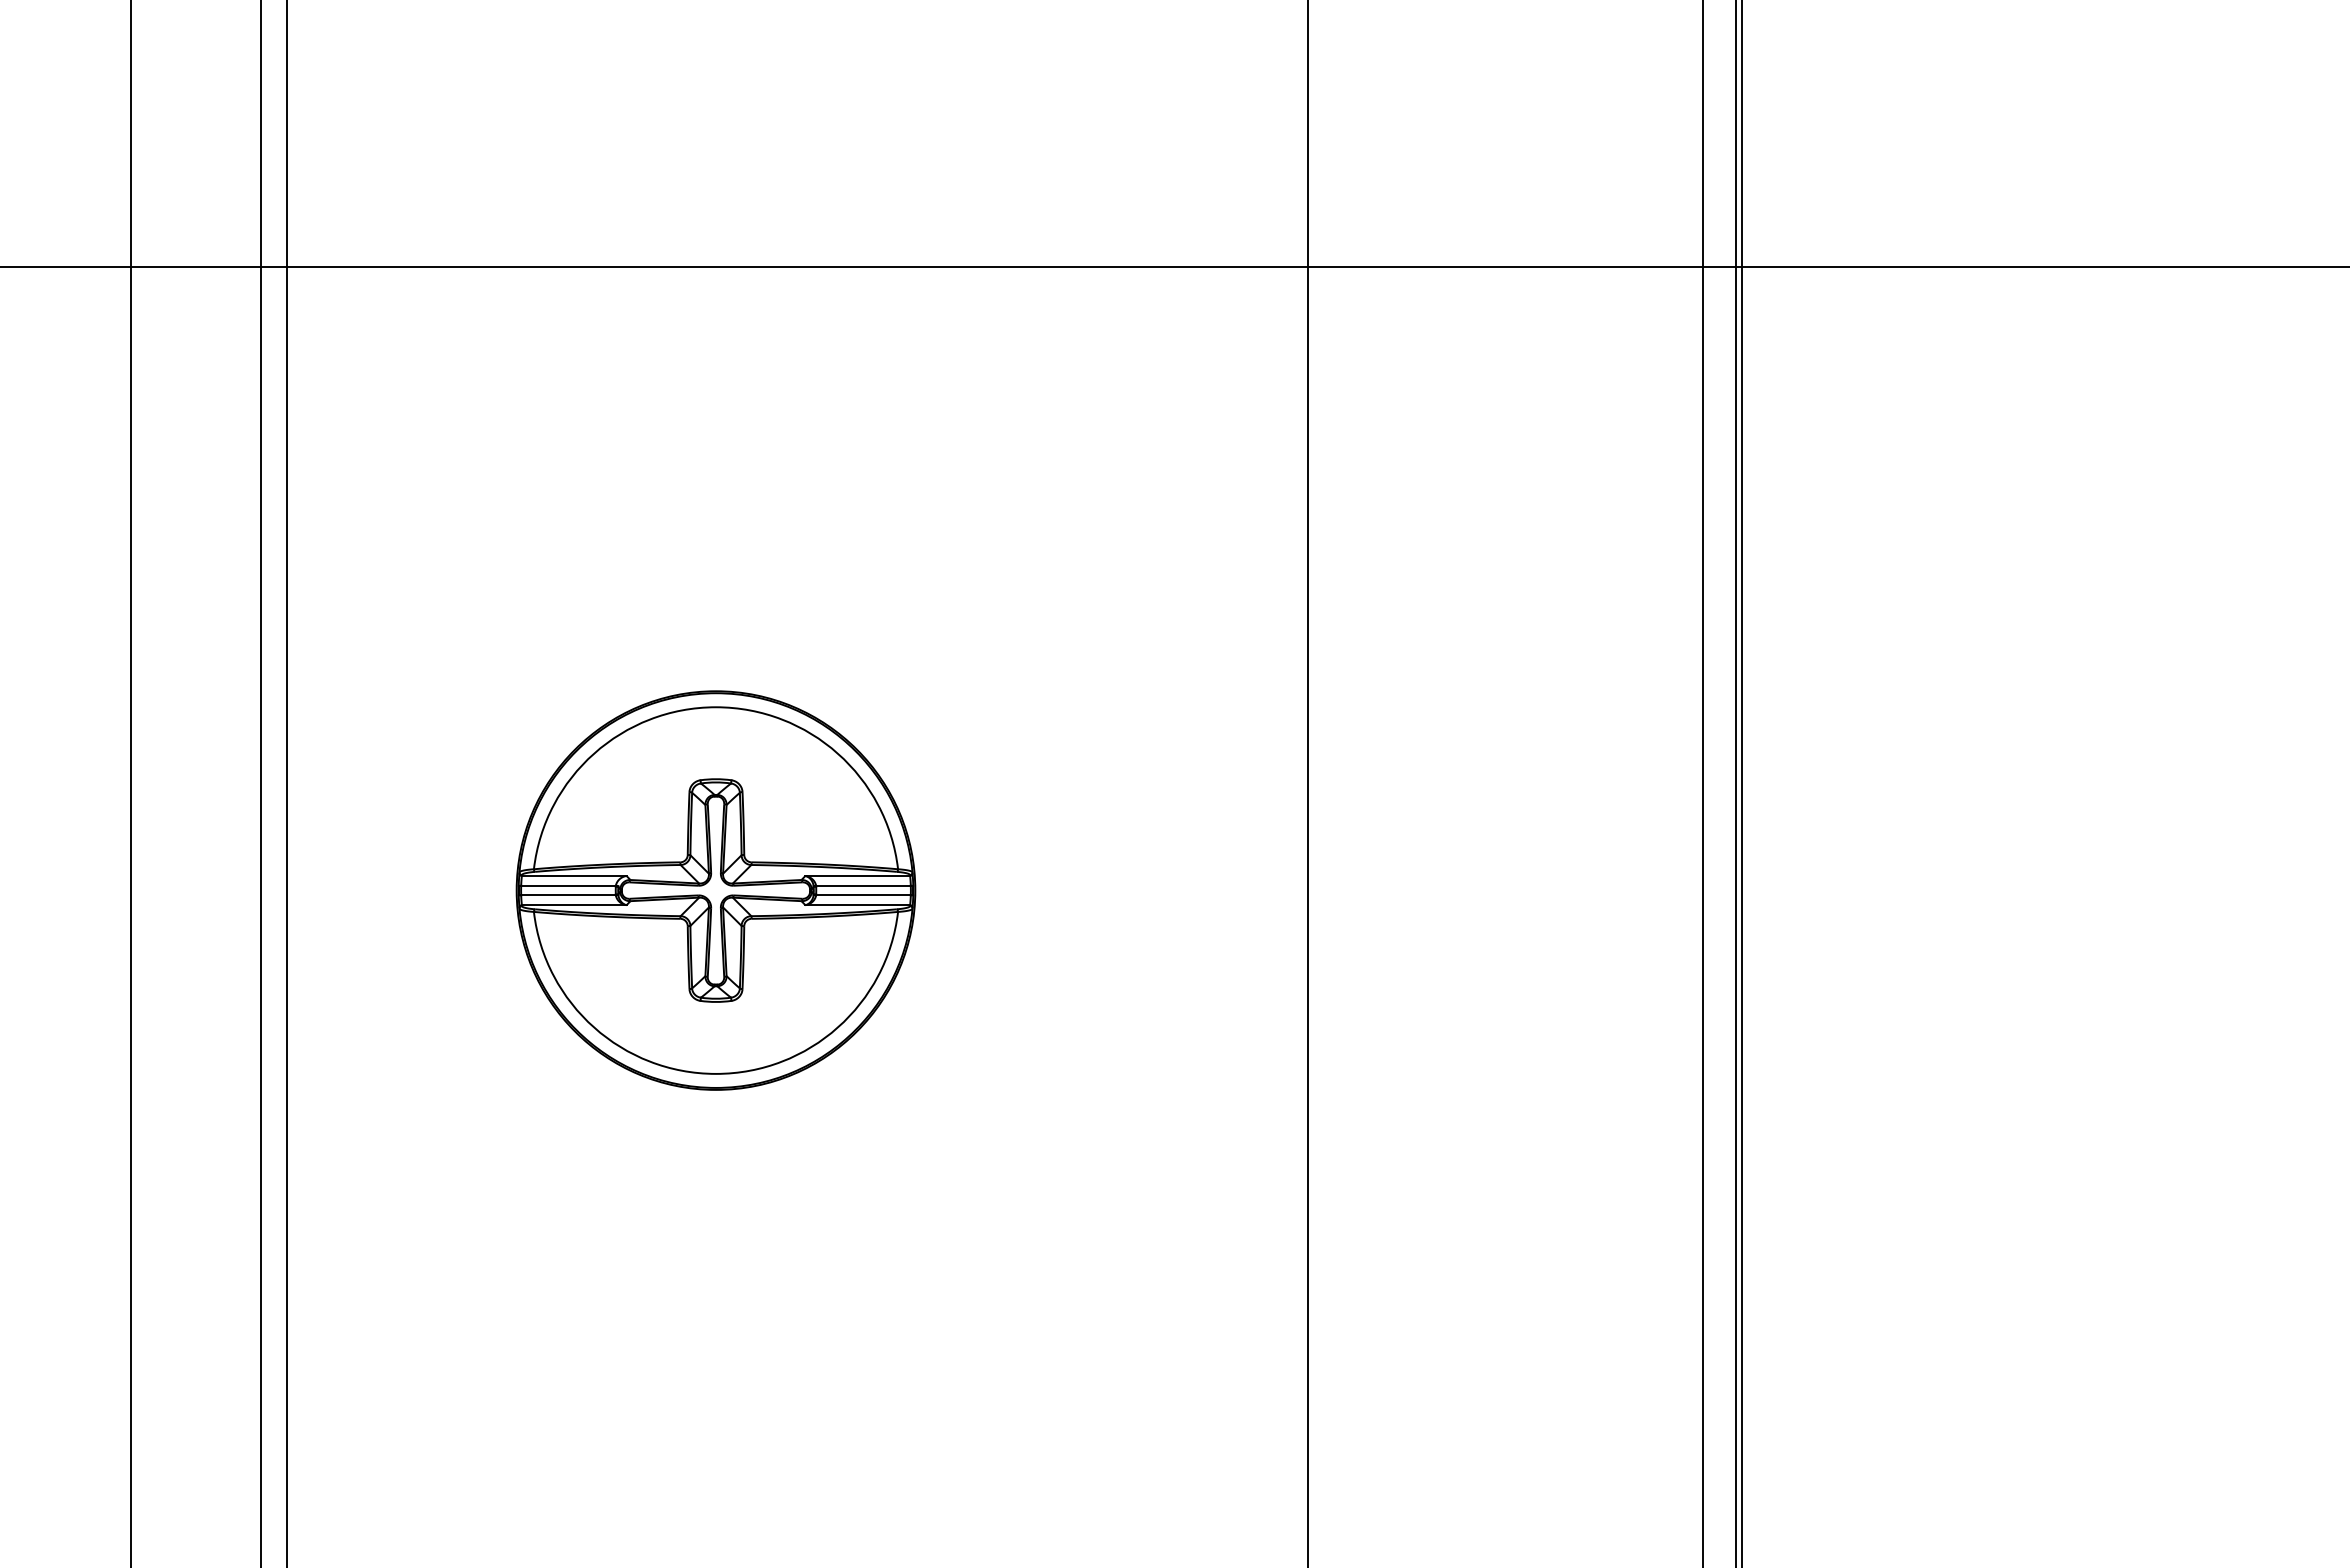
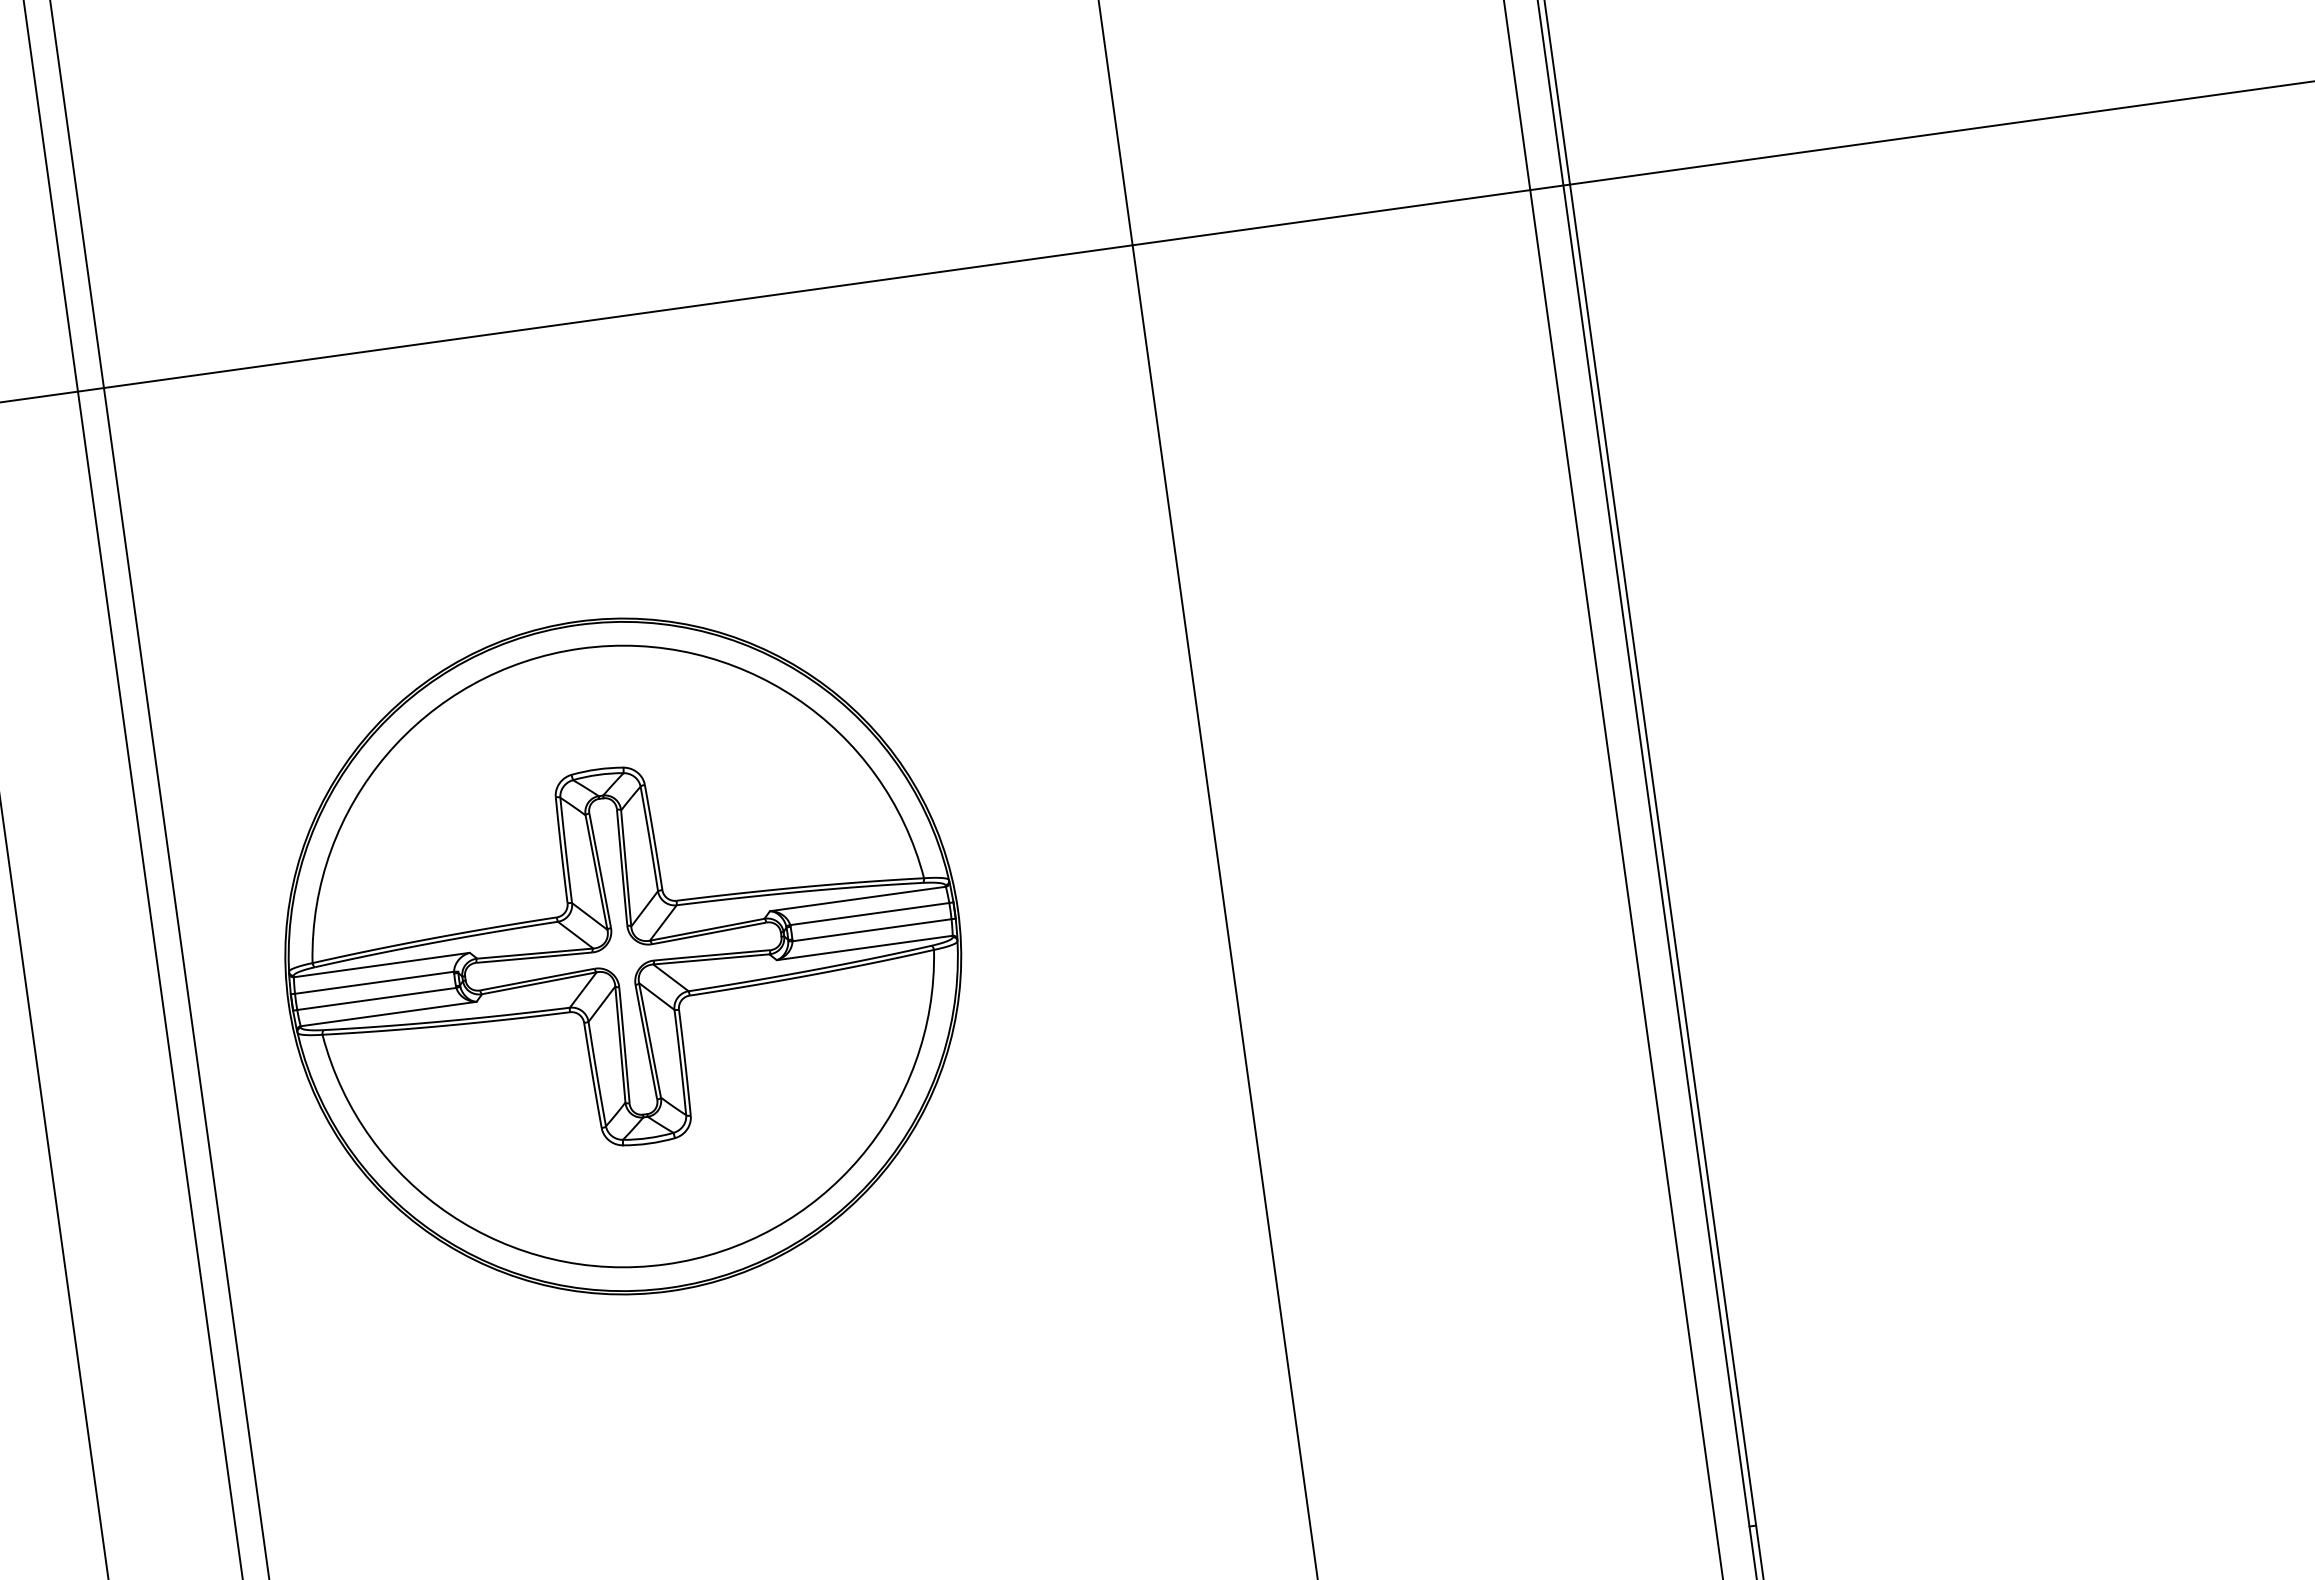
part: (715, 890) -> (622, 956), size x1.67

